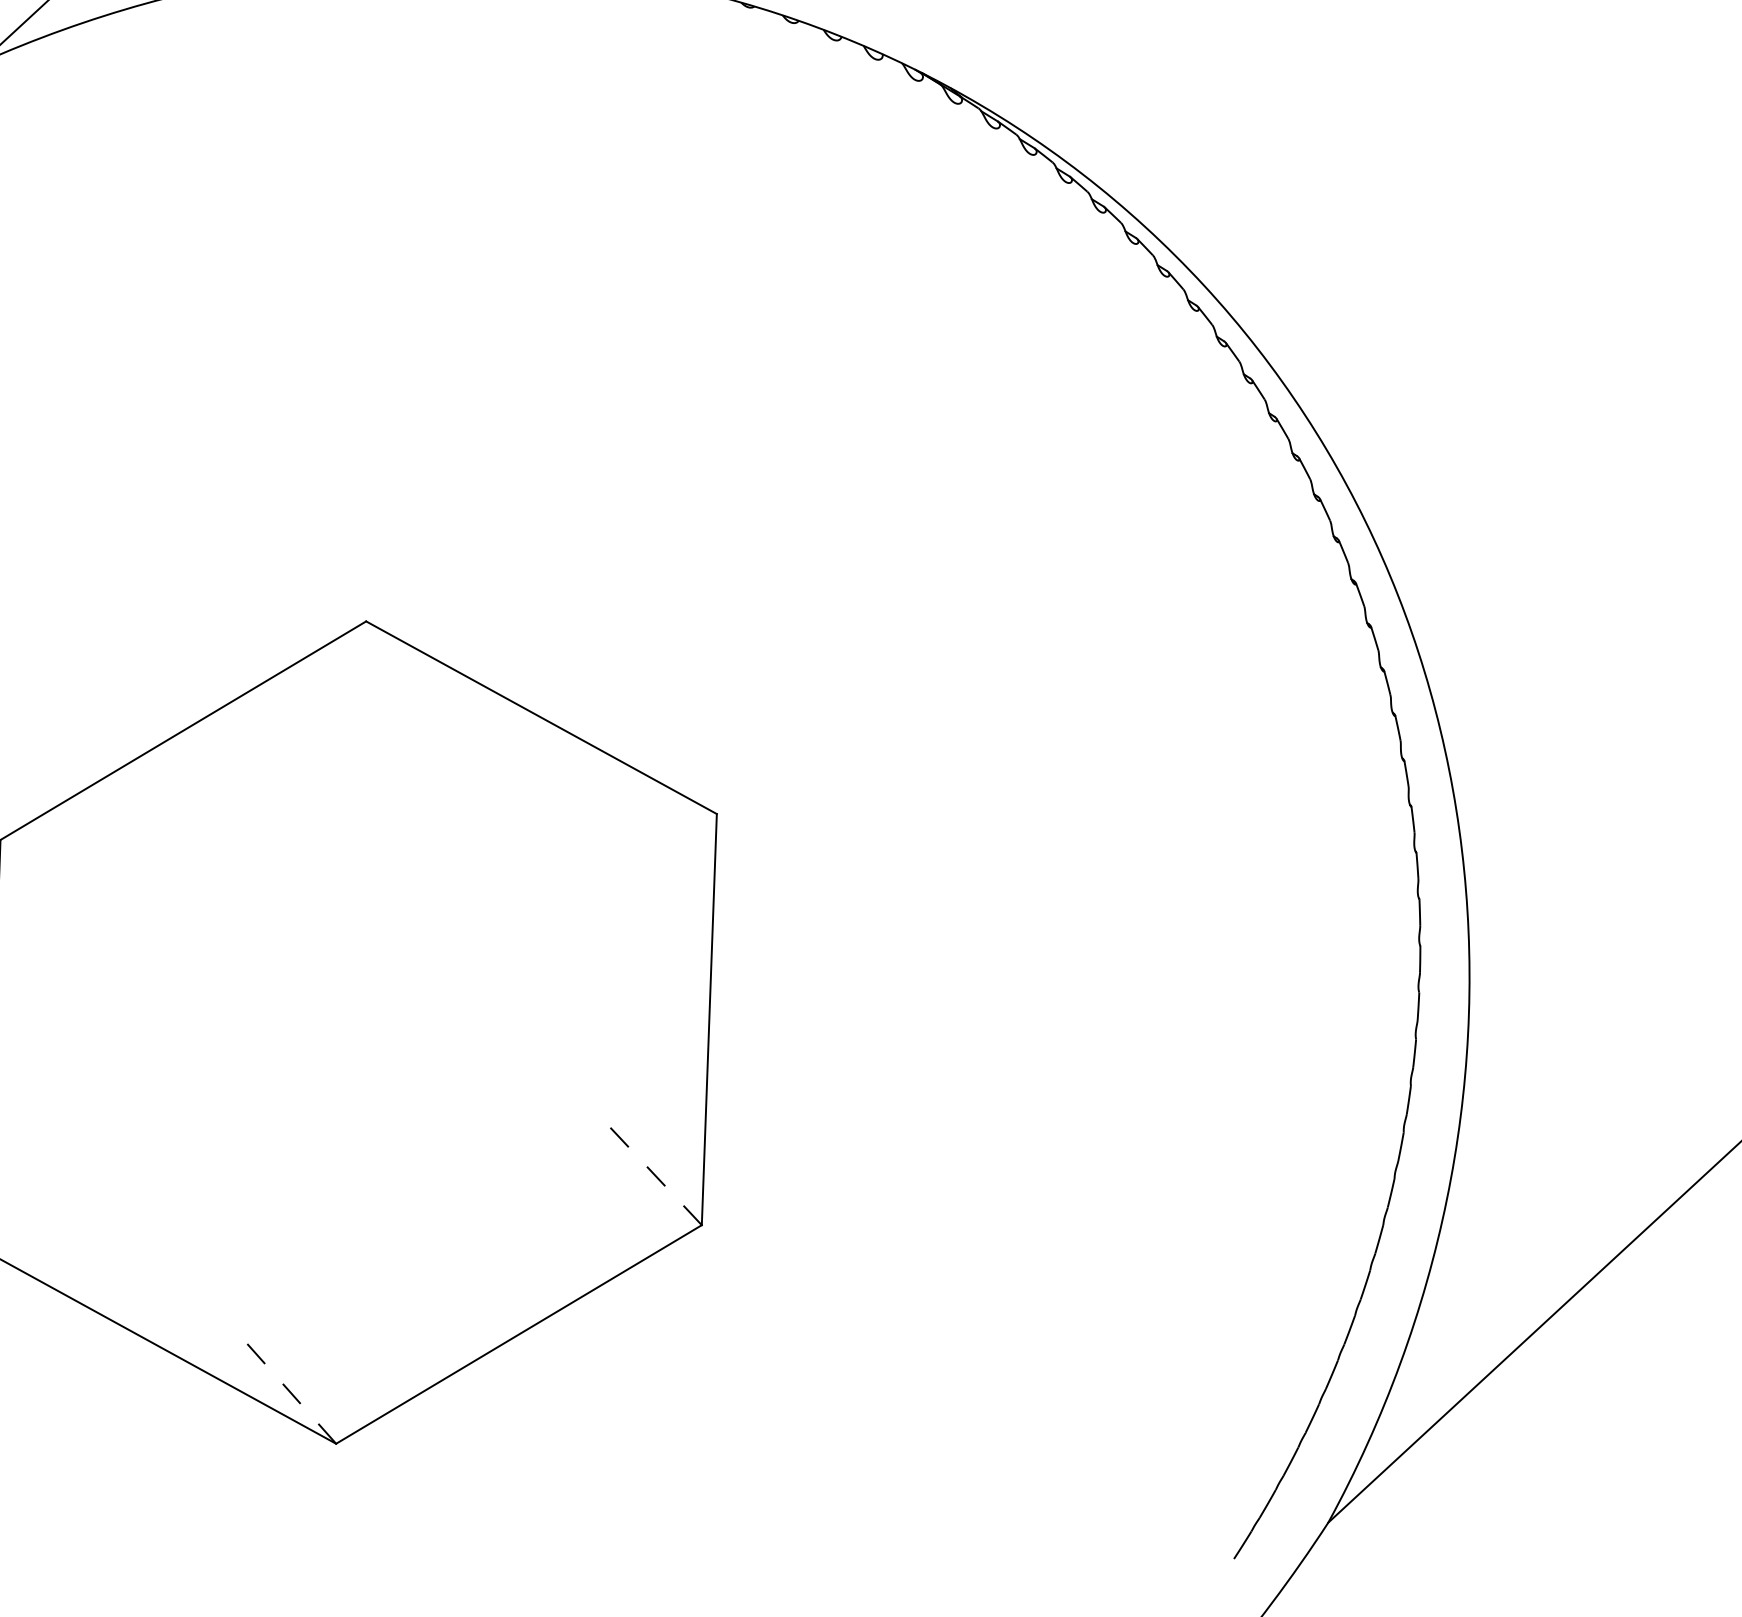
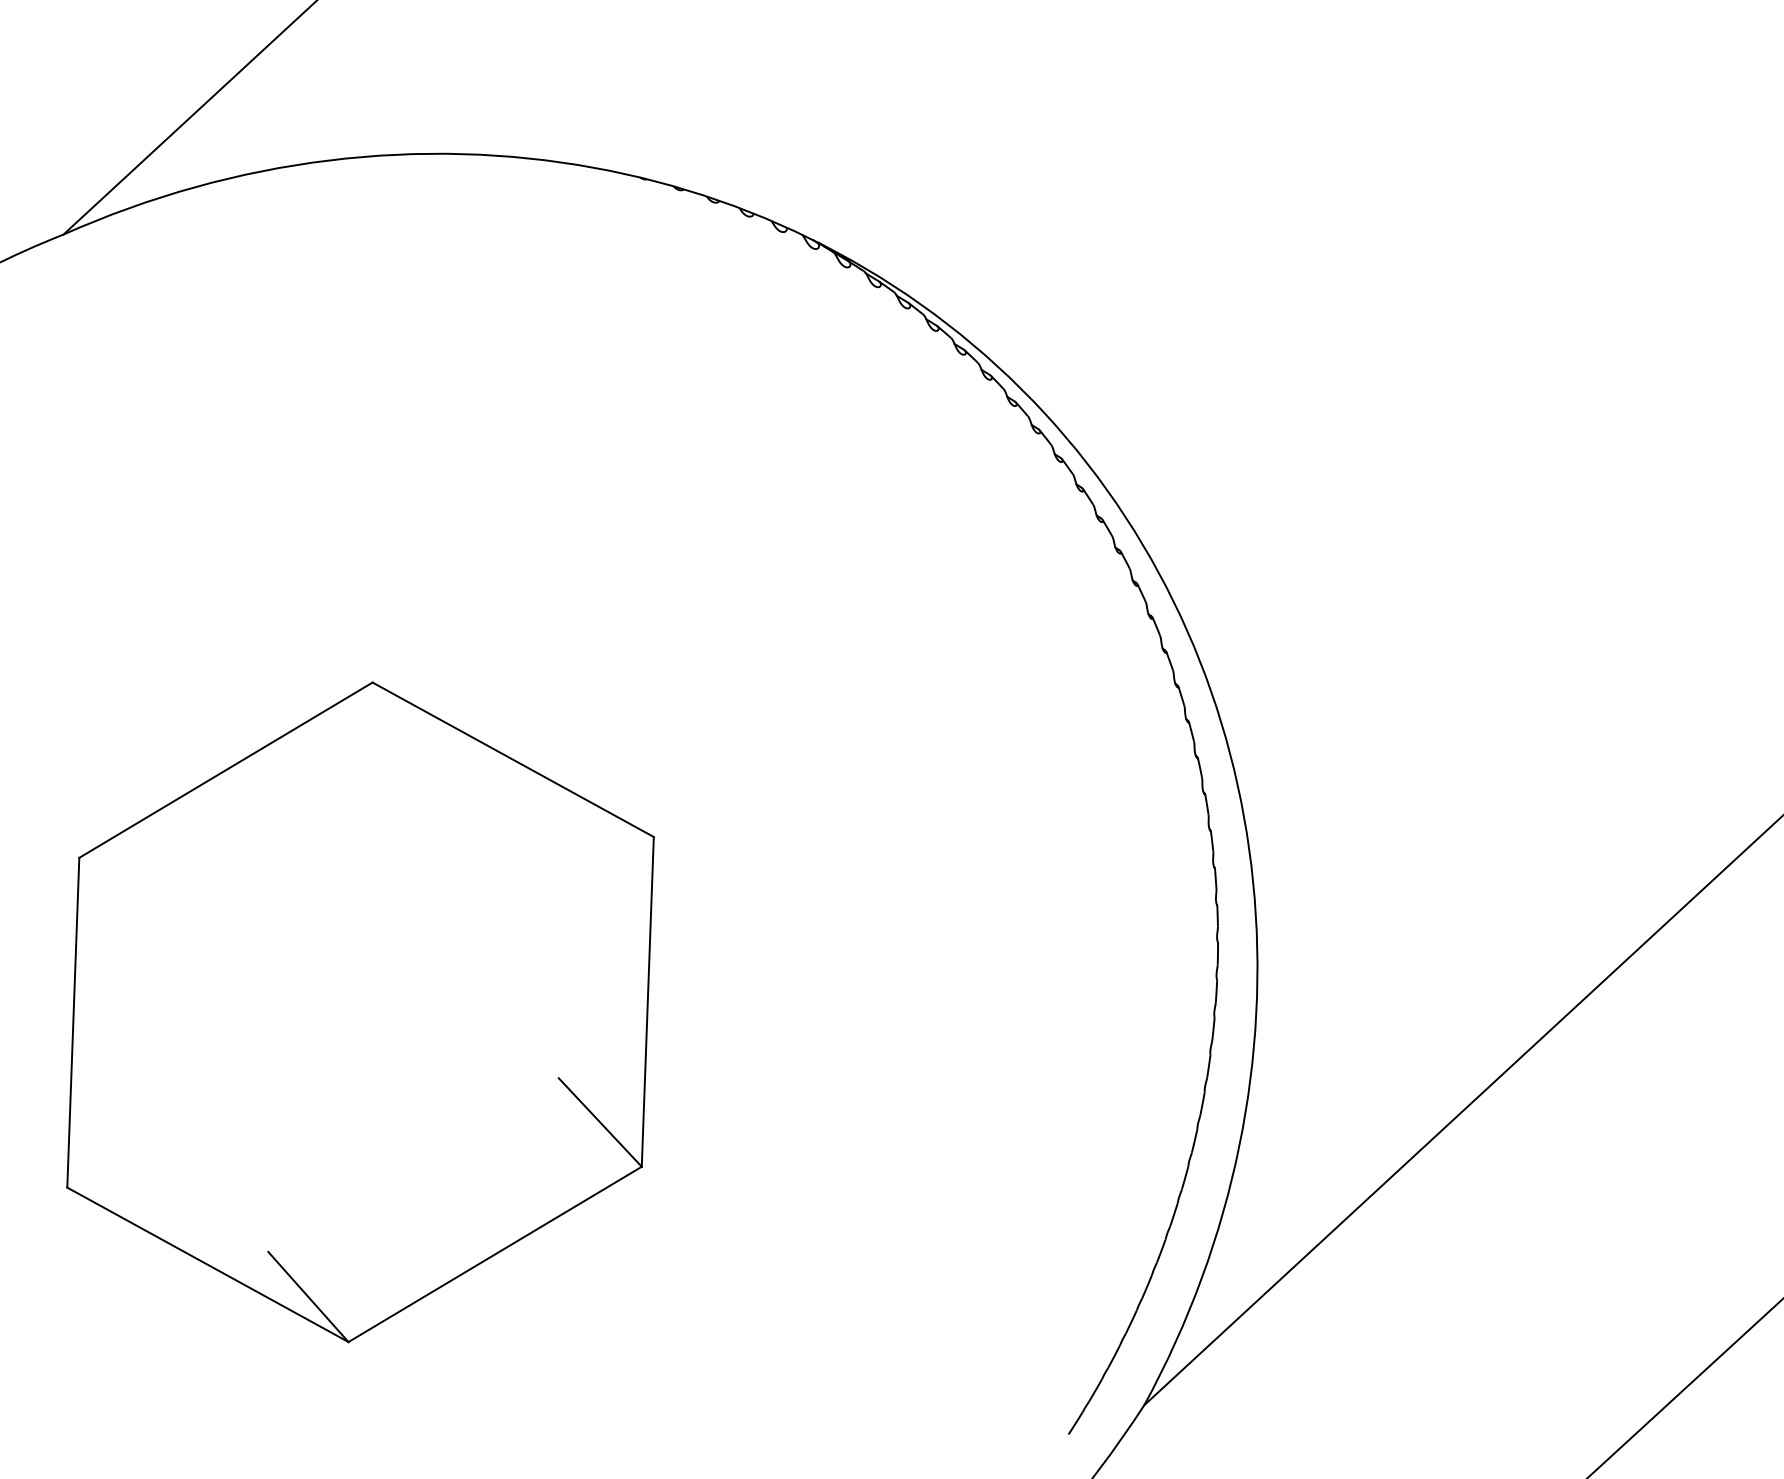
line: (650, 1170) -> (600, 1122), dashed -> solid
line: (286, 1386) -> (308, 1296), dashed -> solid

